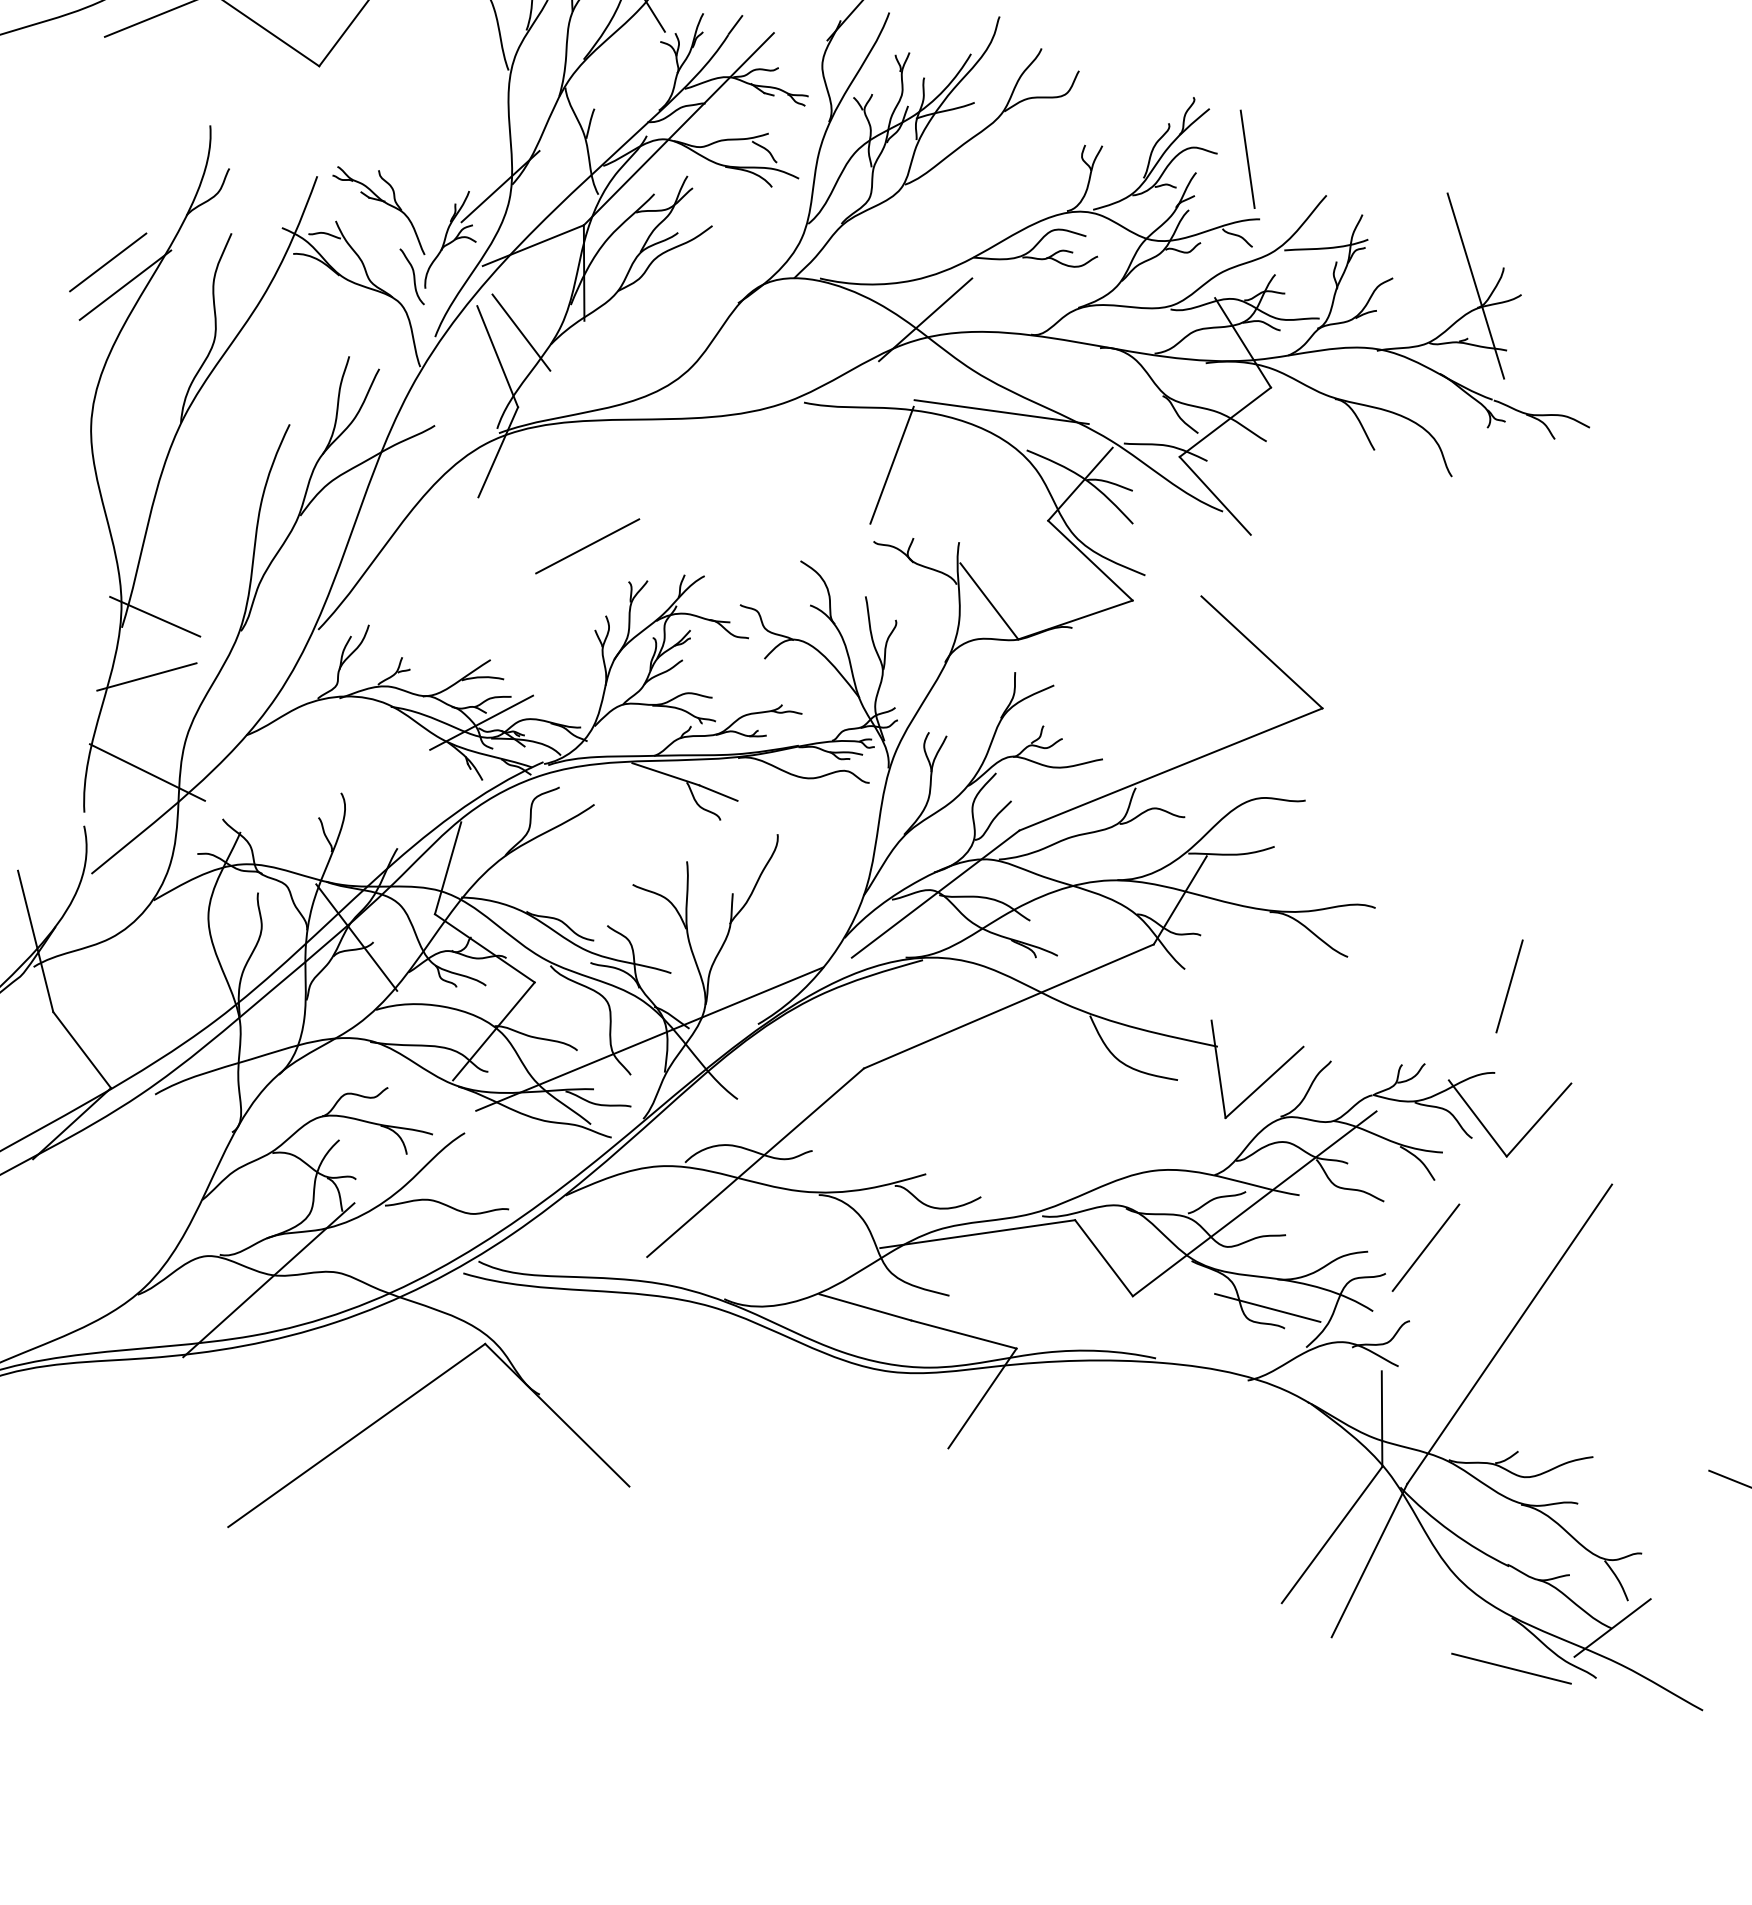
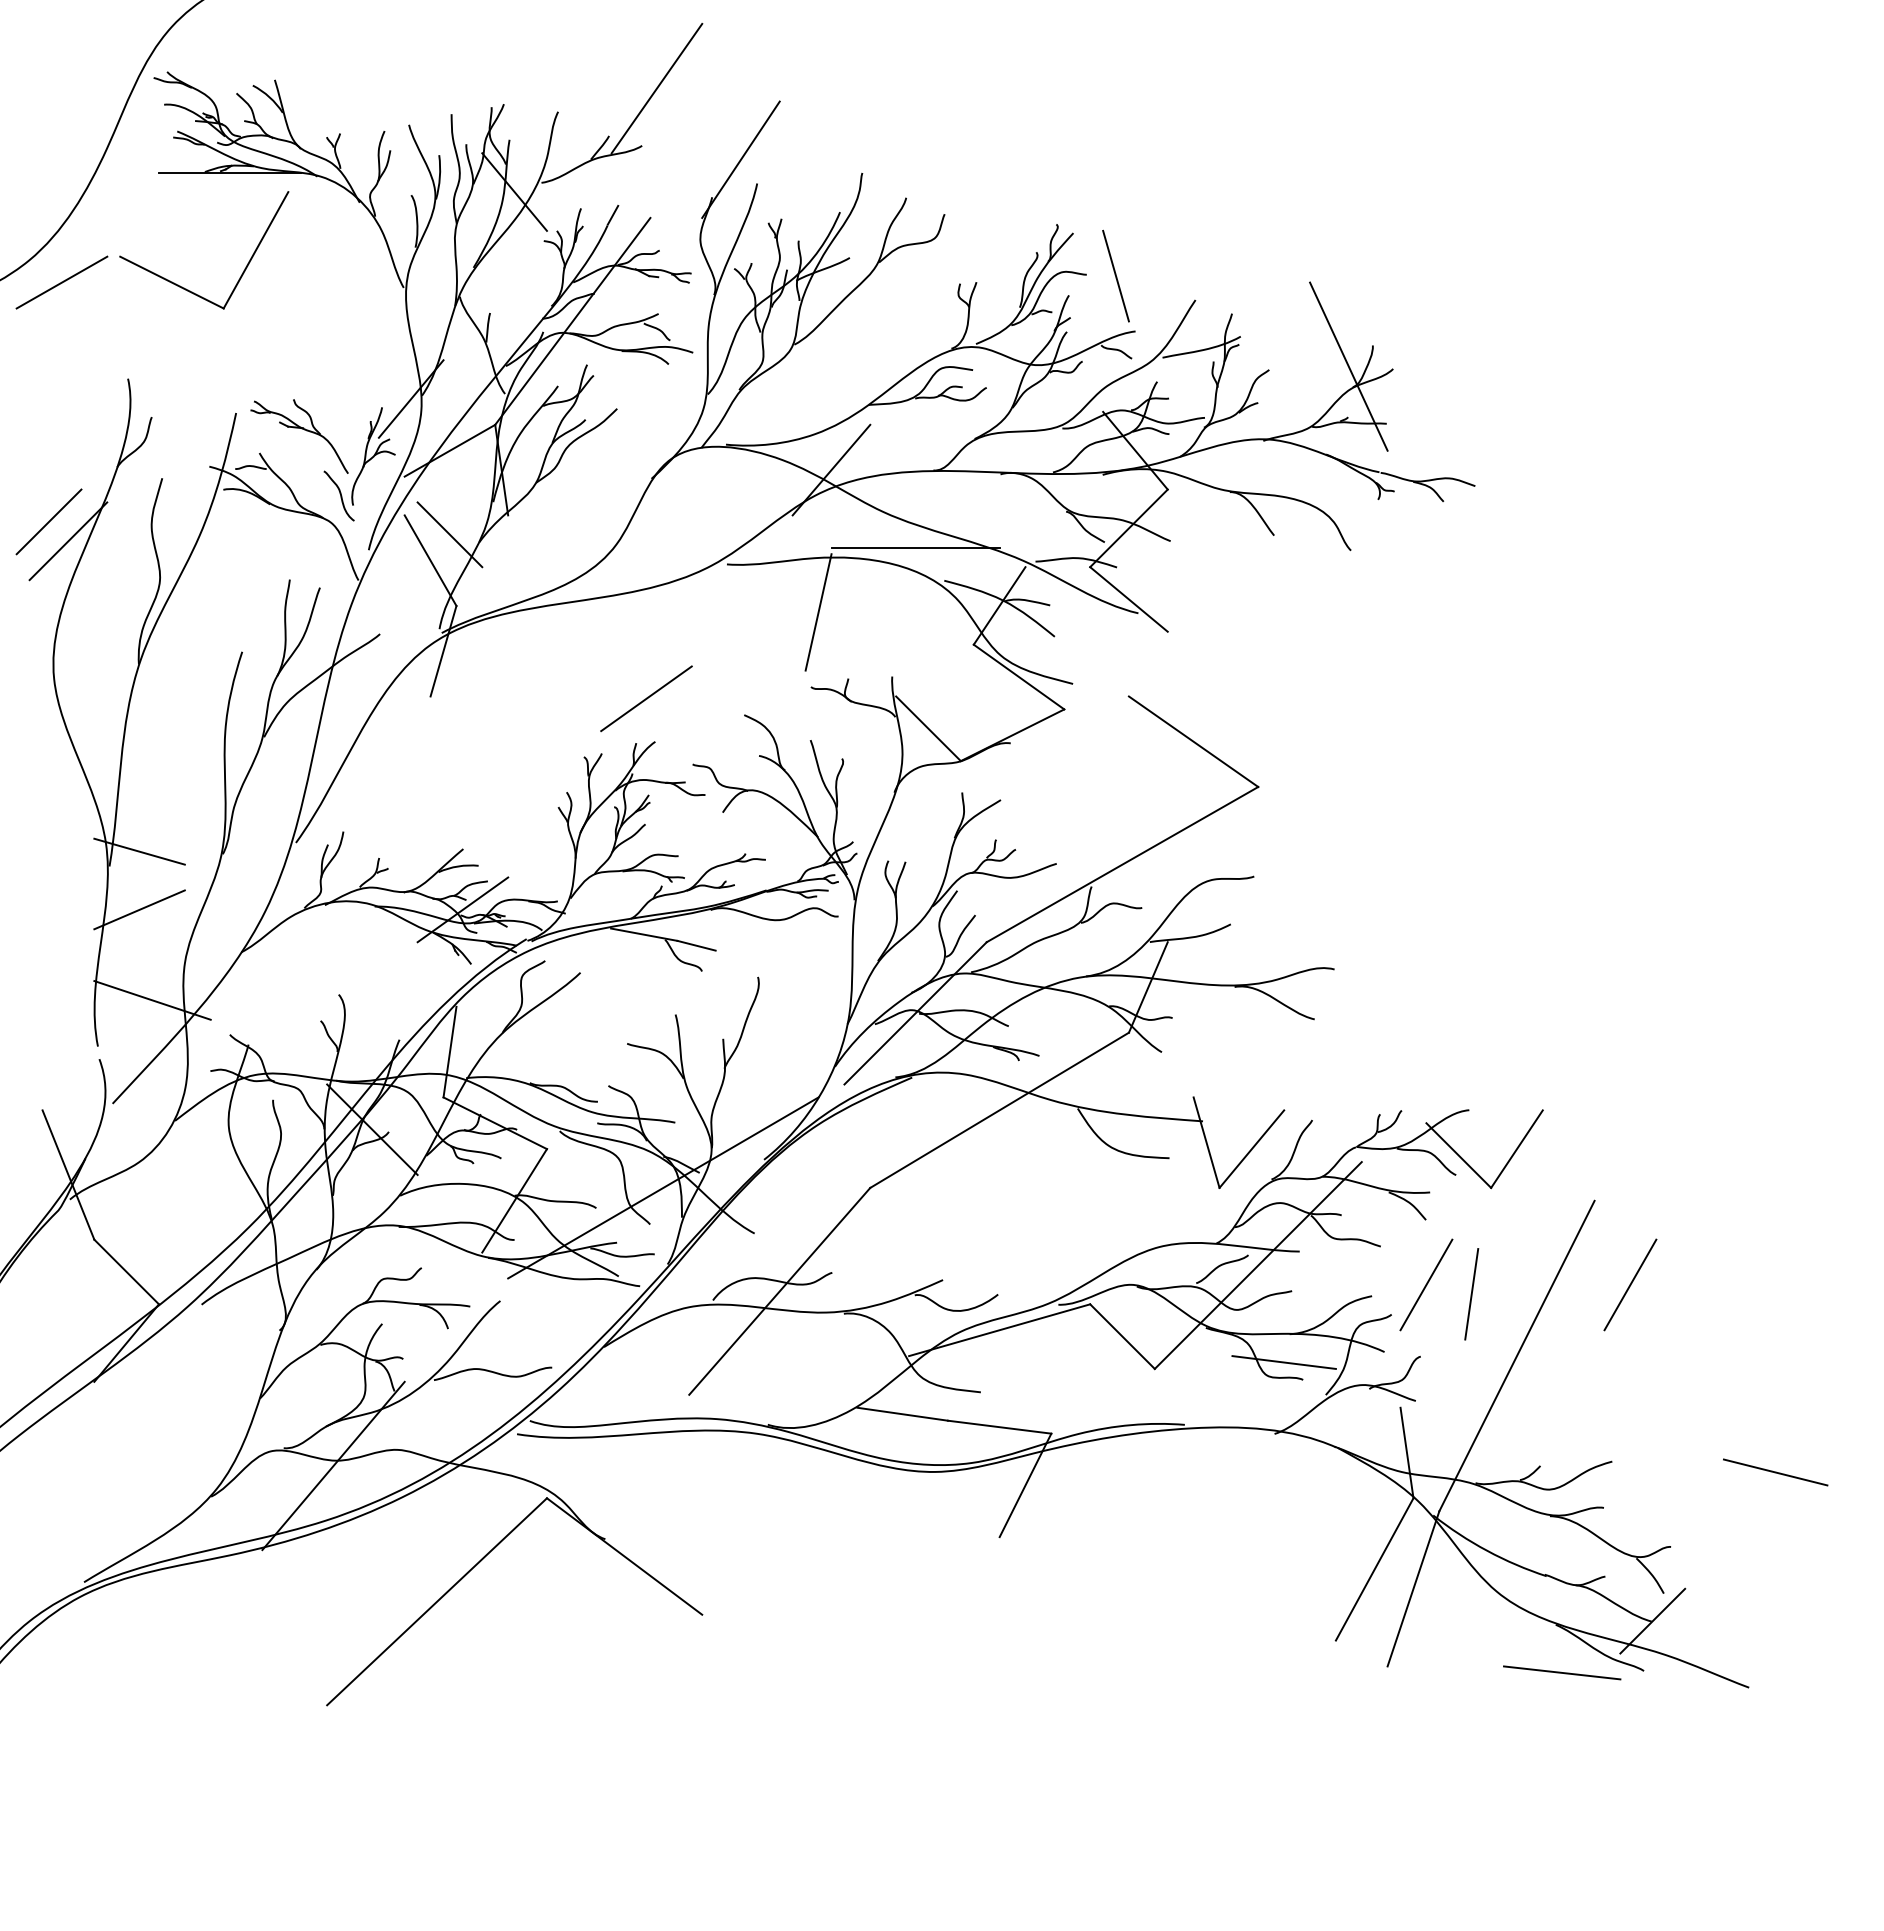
line: (587, 546) -> (646, 698), moved
line: (1509, 986) -> (1471, 1294), moved
line: (1637, 1276) -> (1630, 1284), added

